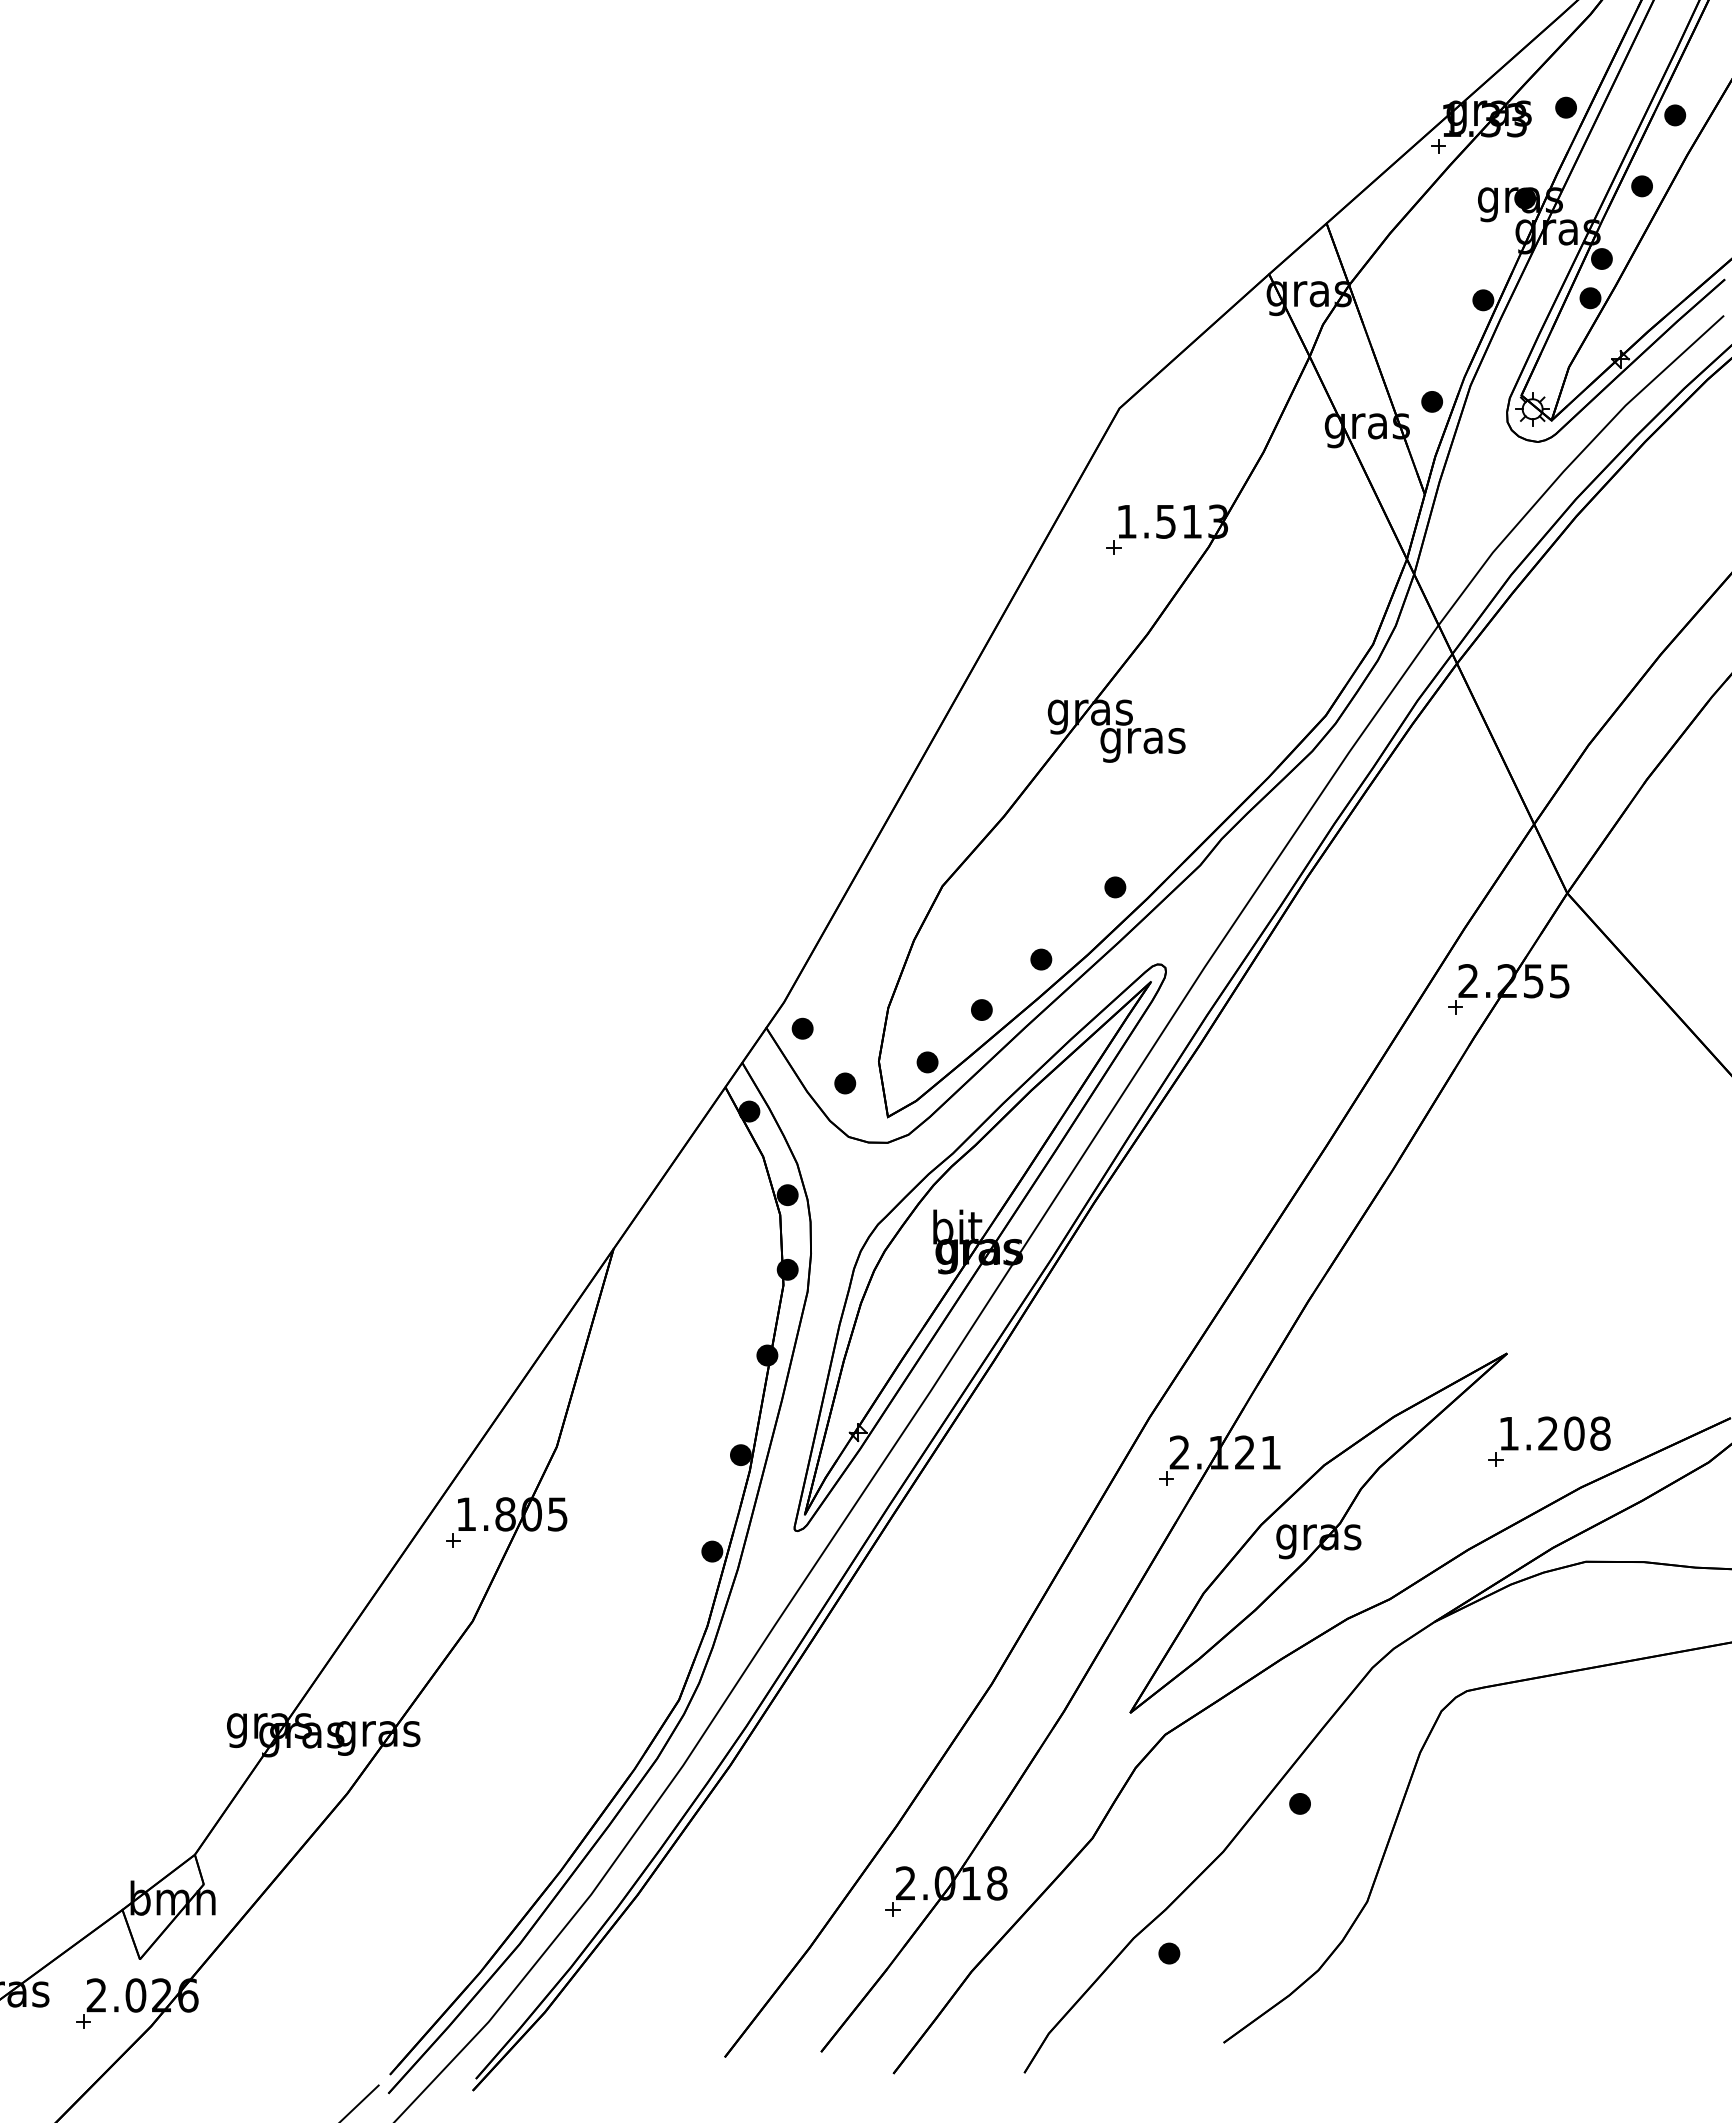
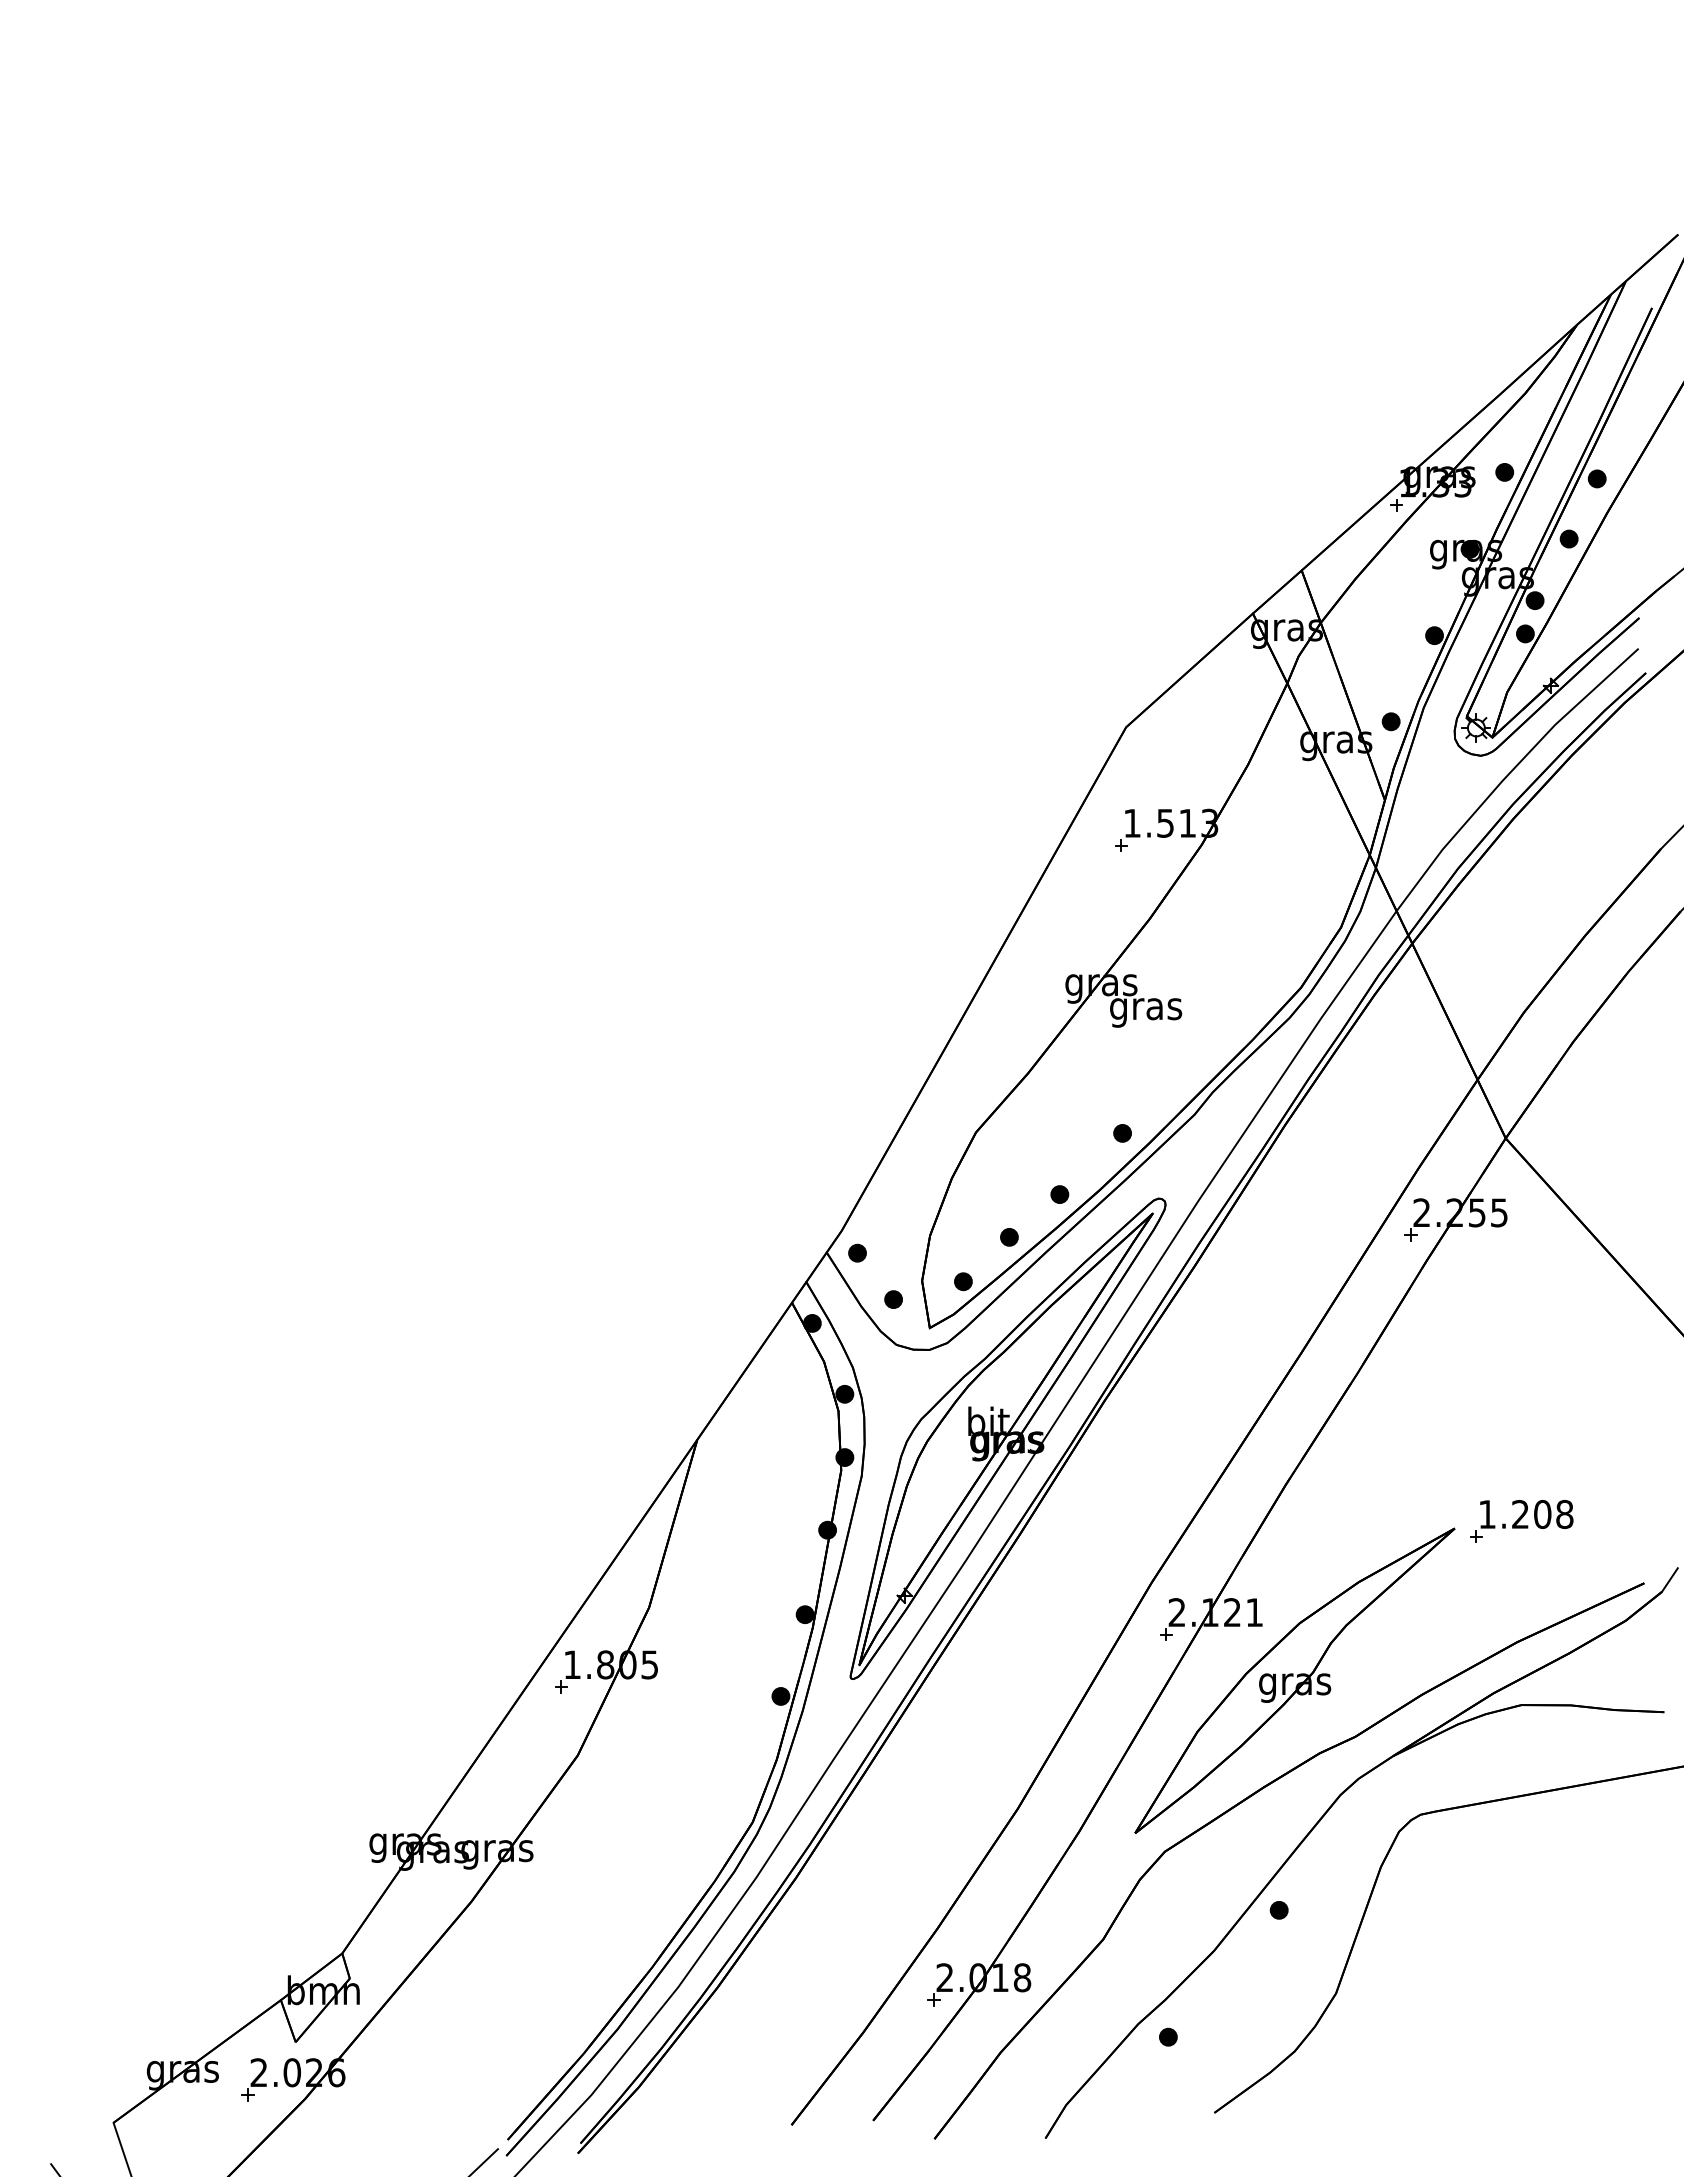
part: (1549, 1441) -> (1521, 1521), moved

